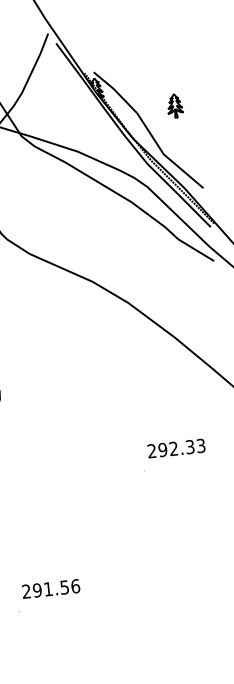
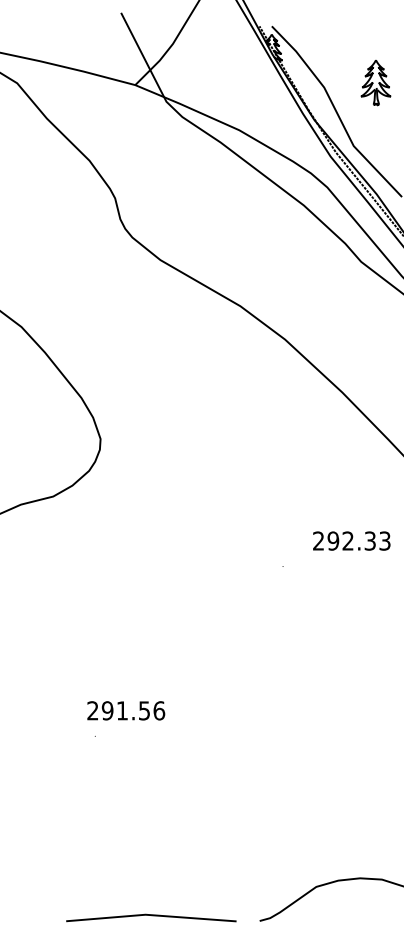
part: (174, 105) -> (375, 82), size x1.4
text: (176, 448) -> (351, 540), moved
text: (51, 588) -> (126, 710), moved

